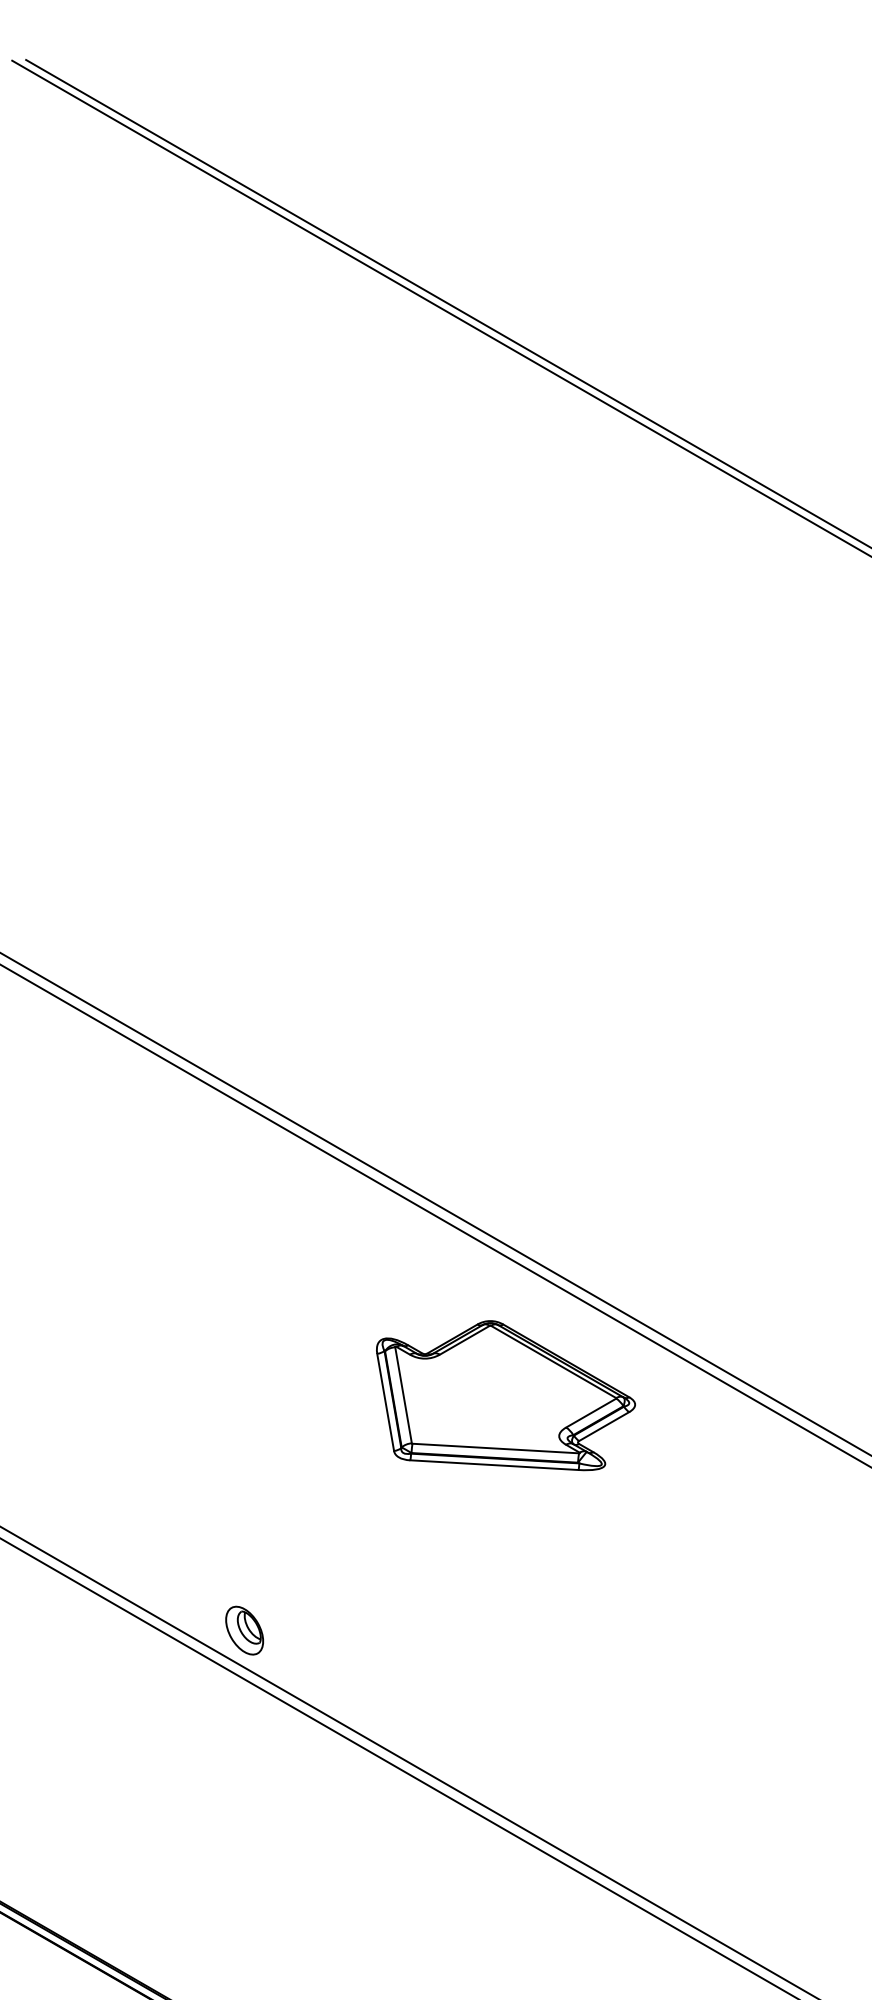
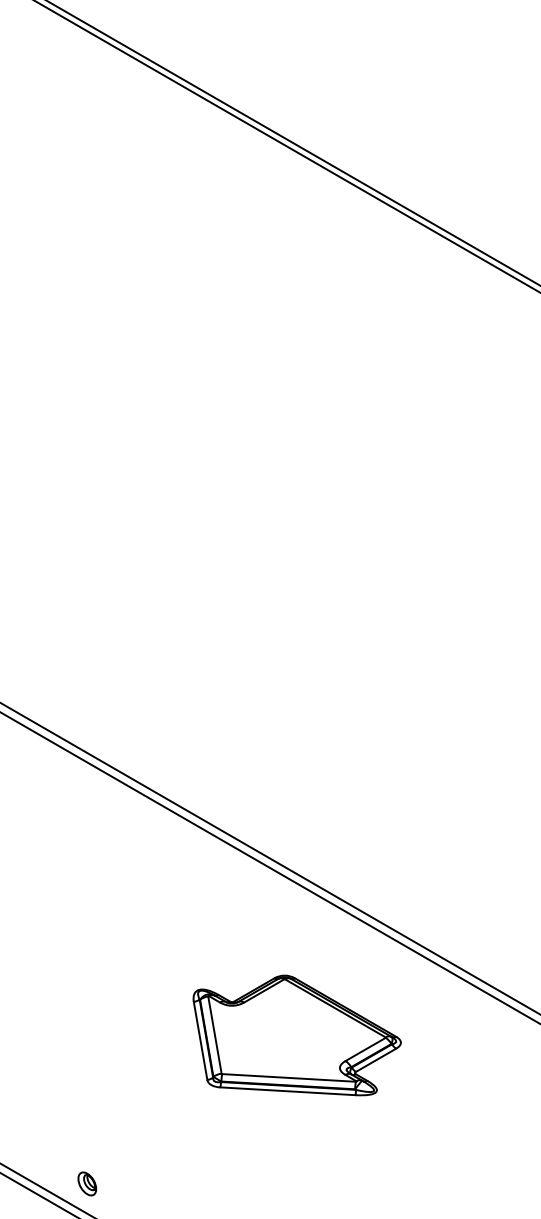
part: (505, 1395) -> (296, 1035), moved
part: (244, 1630) -> (87, 1183), size x0.6

